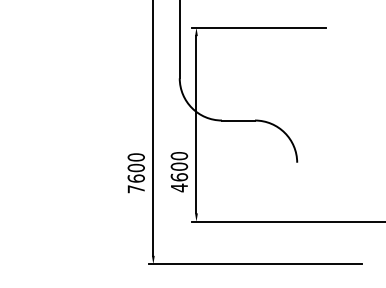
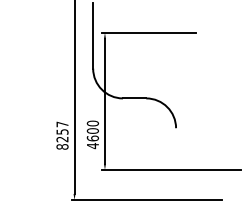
text: (135, 173) -> (61, 135), 7600 -> 8257

